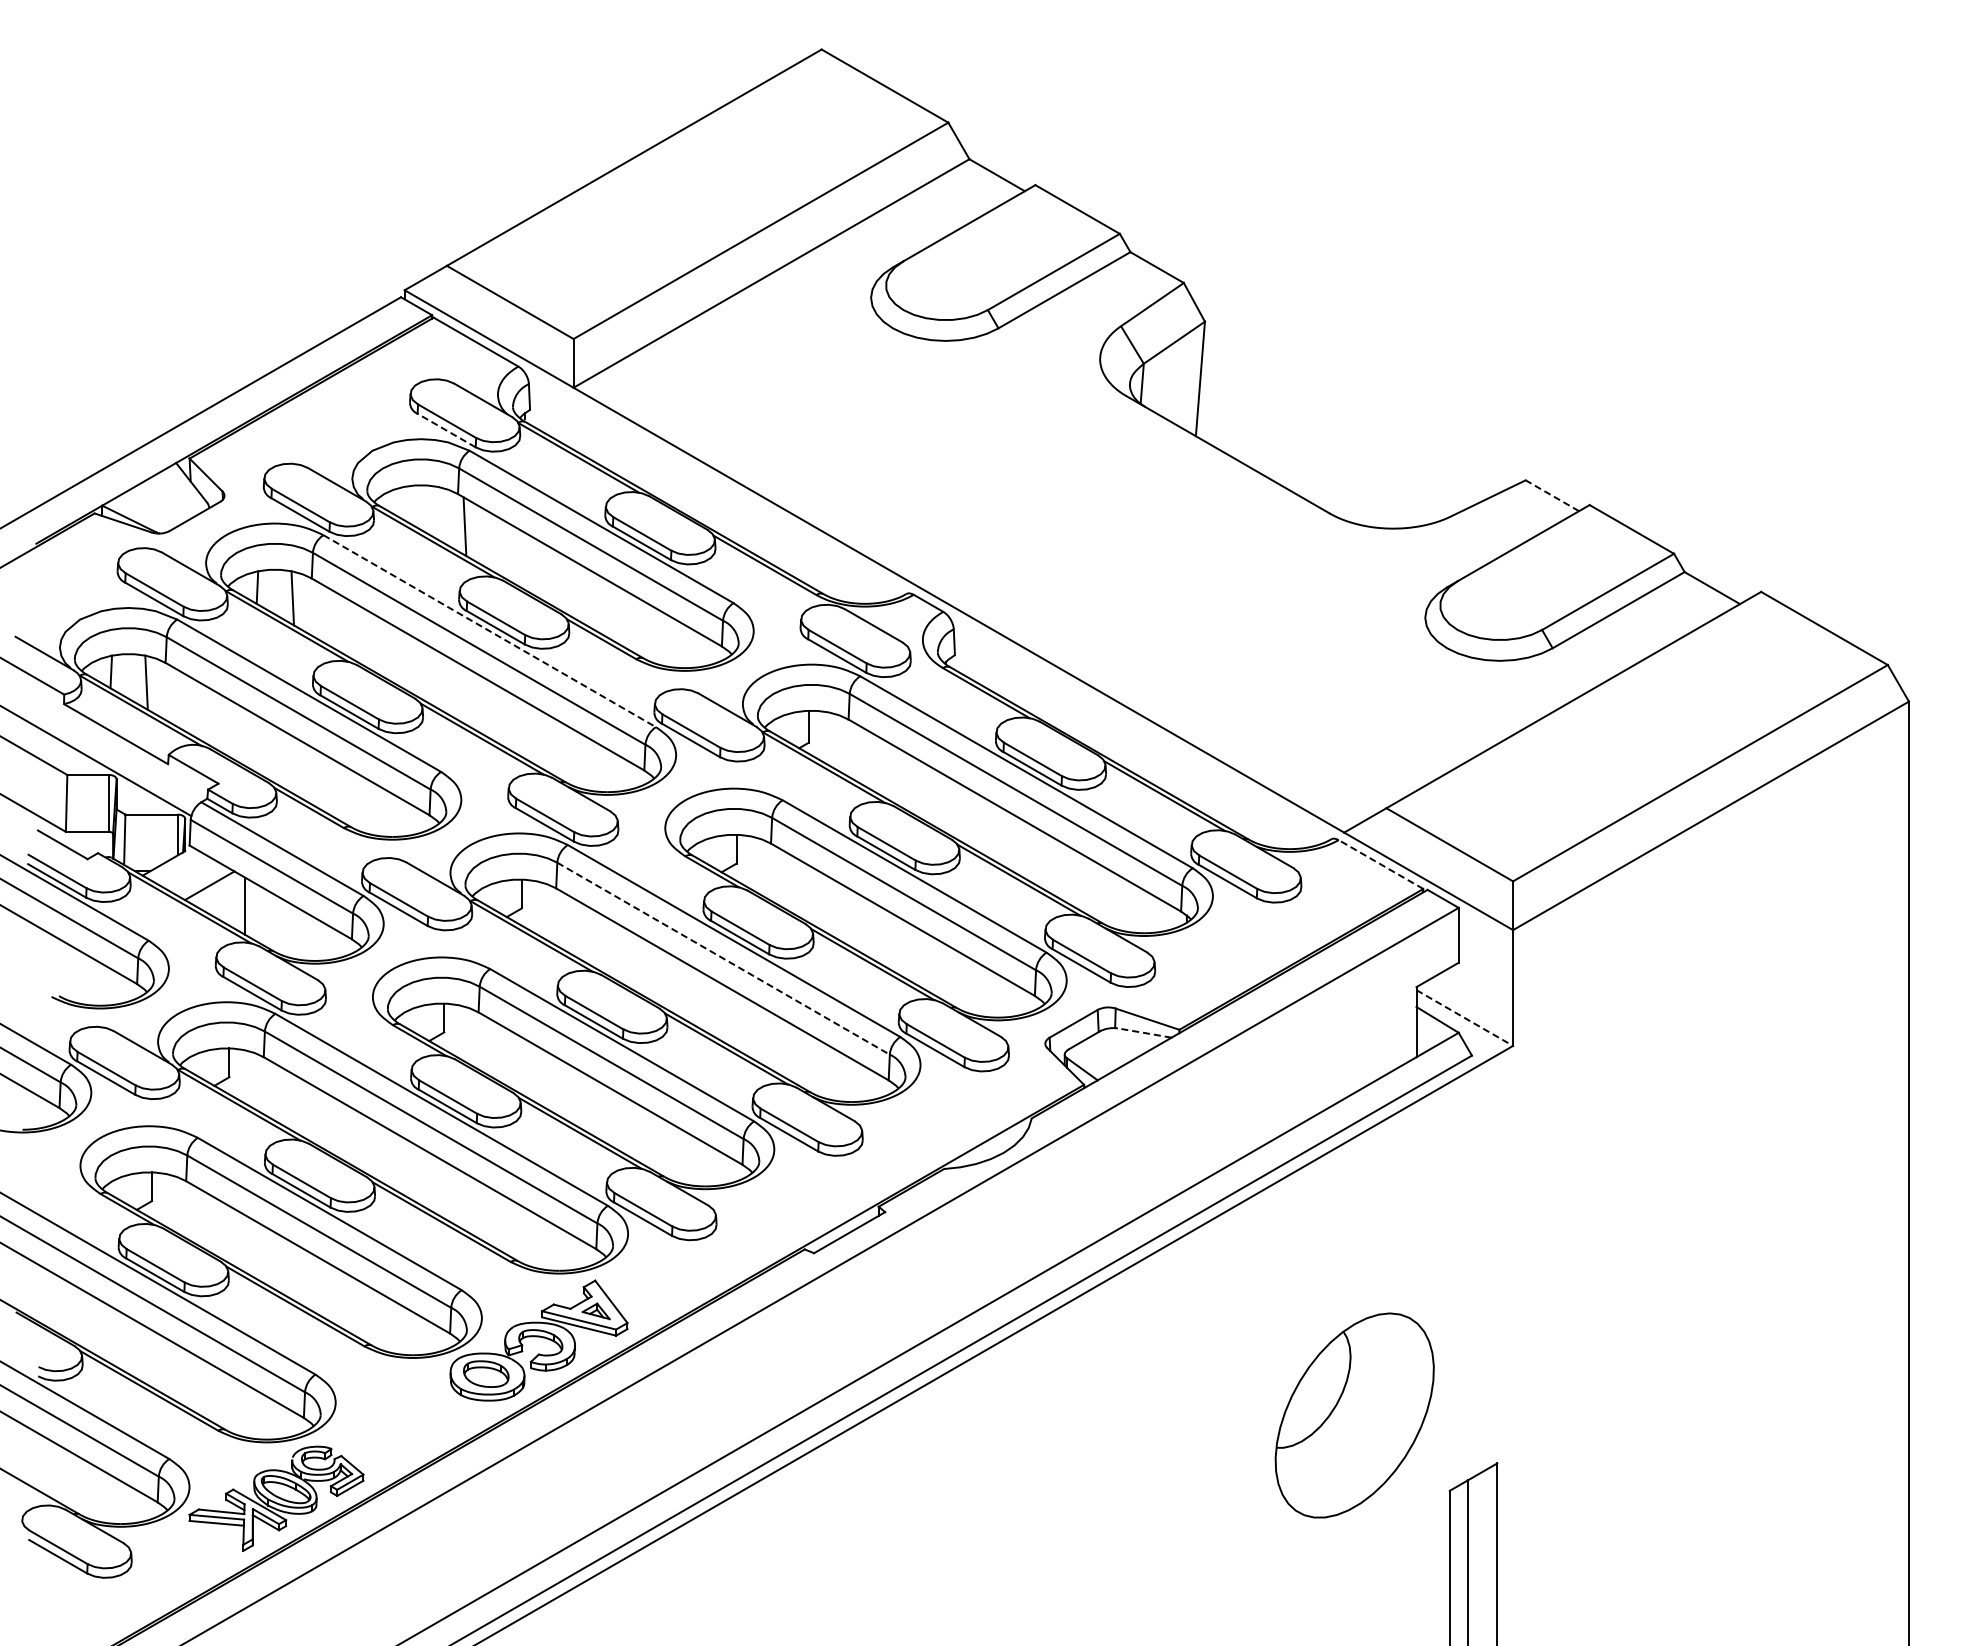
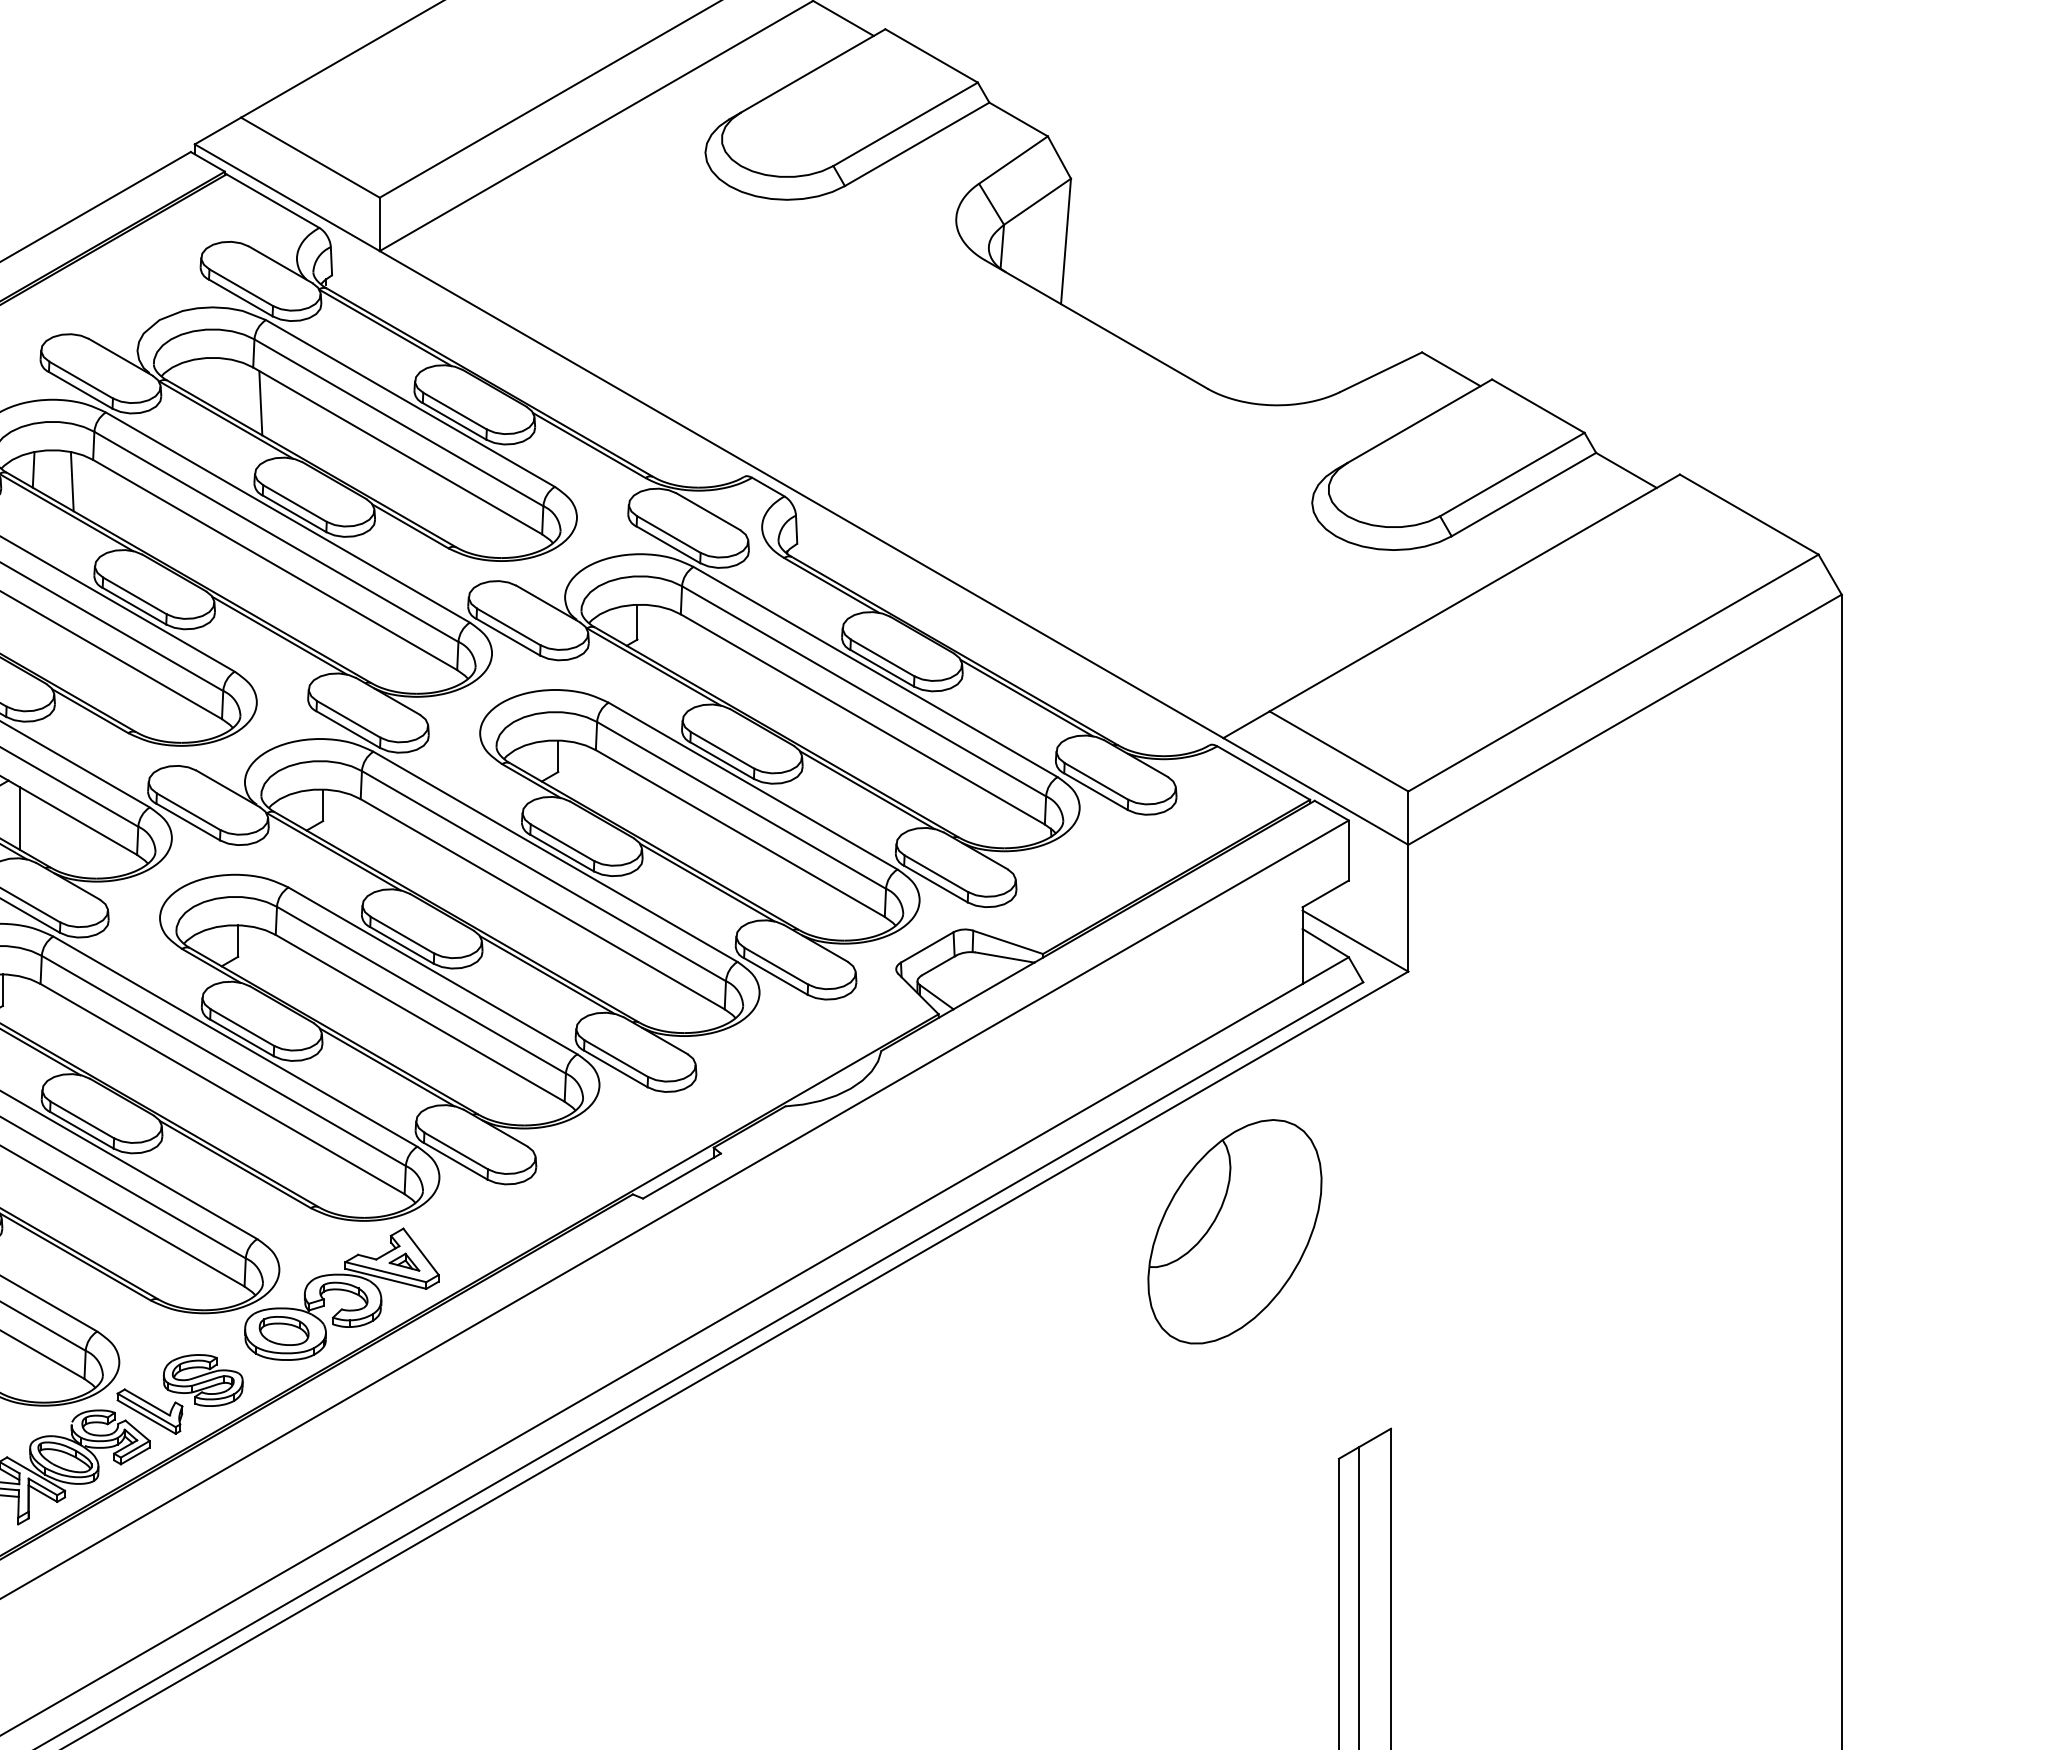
line: (446, 430) -> (240, 297), dashed -> solid
line: (1552, 495) -> (1451, 369), dashed -> solid
line: (489, 631) -> (287, 517), dashed -> solid
line: (1381, 864) -> (1264, 773), dashed -> solid
line: (723, 958) -> (543, 875), dashed -> solid
line: (1464, 1018) -> (1355, 941), dashed -> solid
line: (1144, 1032) -> (1004, 956), dashed -> solid
part: (1354, 1415) -> (1234, 1231), moved
part: (391, 1432) -> (180, 1394), added

